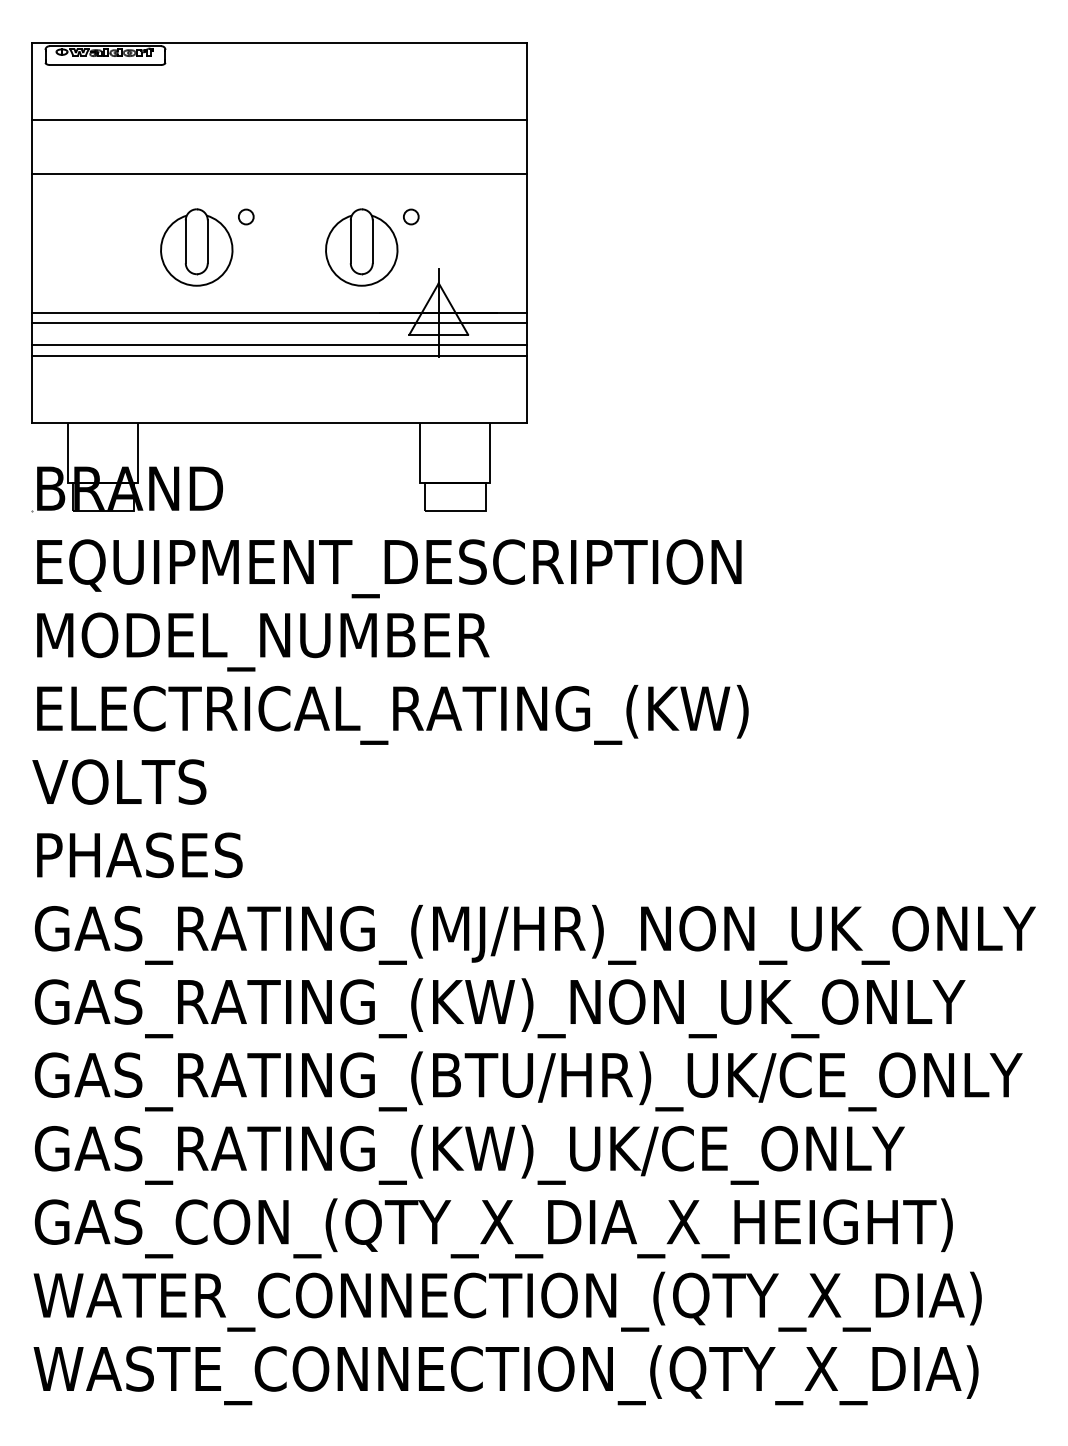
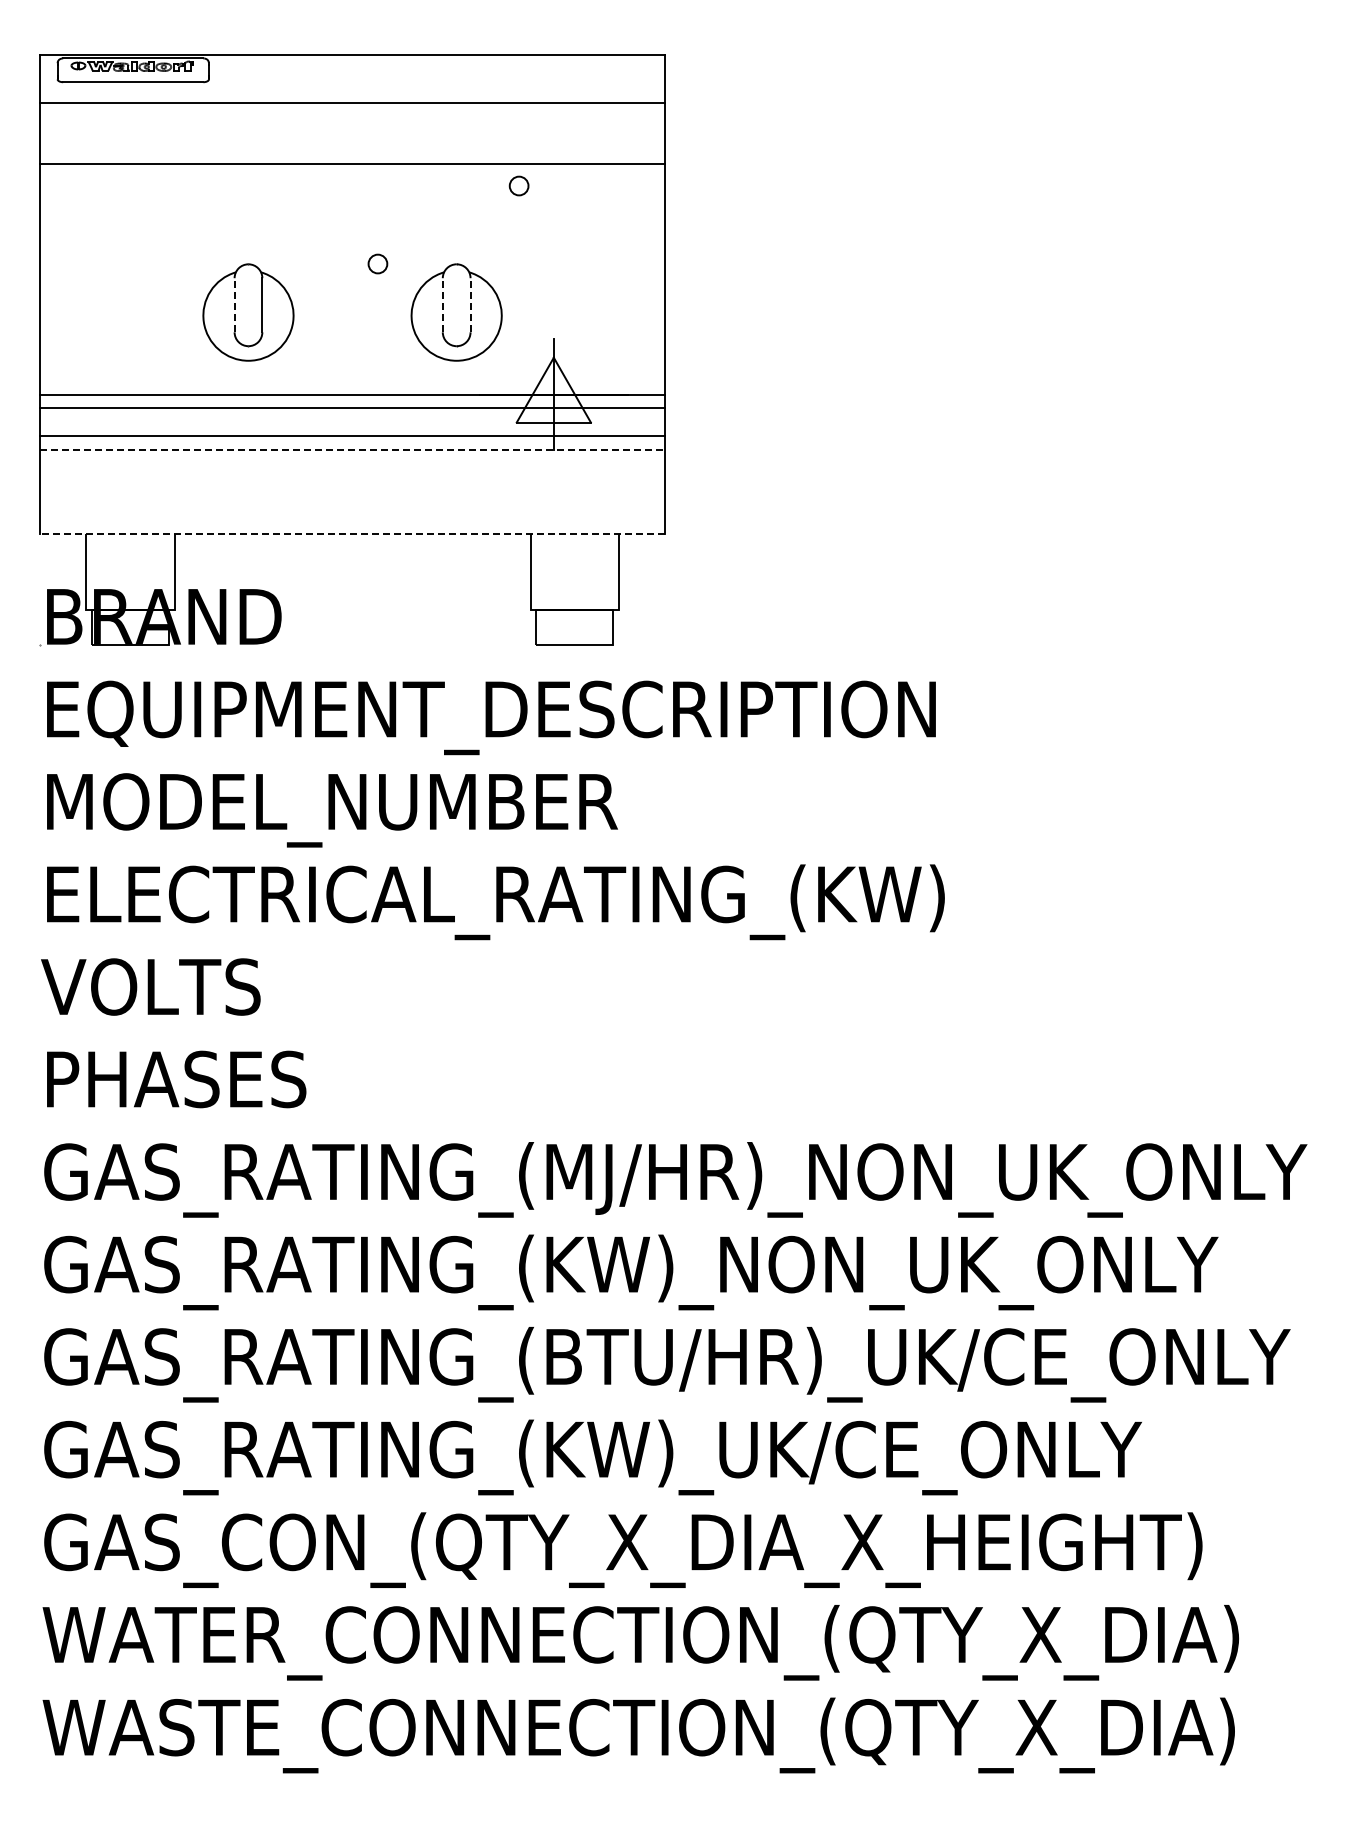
line: (279, 119) -> (352, 102), moved
line: (279, 173) -> (352, 163), moved
circle: (245, 216) -> (377, 263), moved
circle: (410, 216) -> (518, 185), moved
line: (185, 241) -> (234, 304), solid -> dashed
line: (350, 241) -> (442, 304), solid -> dashed
line: (372, 241) -> (470, 304), solid -> dashed
line: (280, 356) -> (353, 449), solid -> dashed
line: (279, 422) -> (352, 533), solid -> dashed

